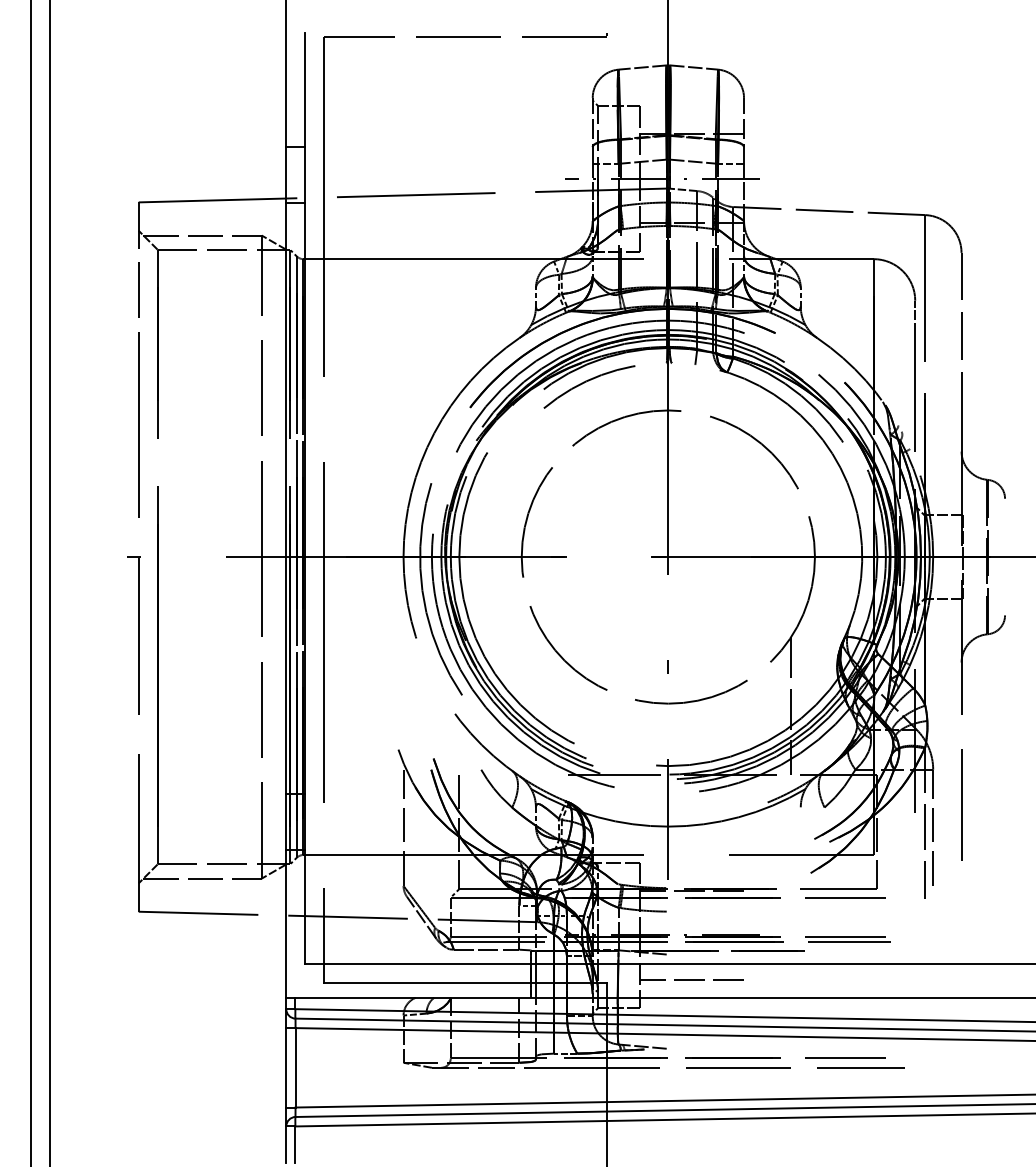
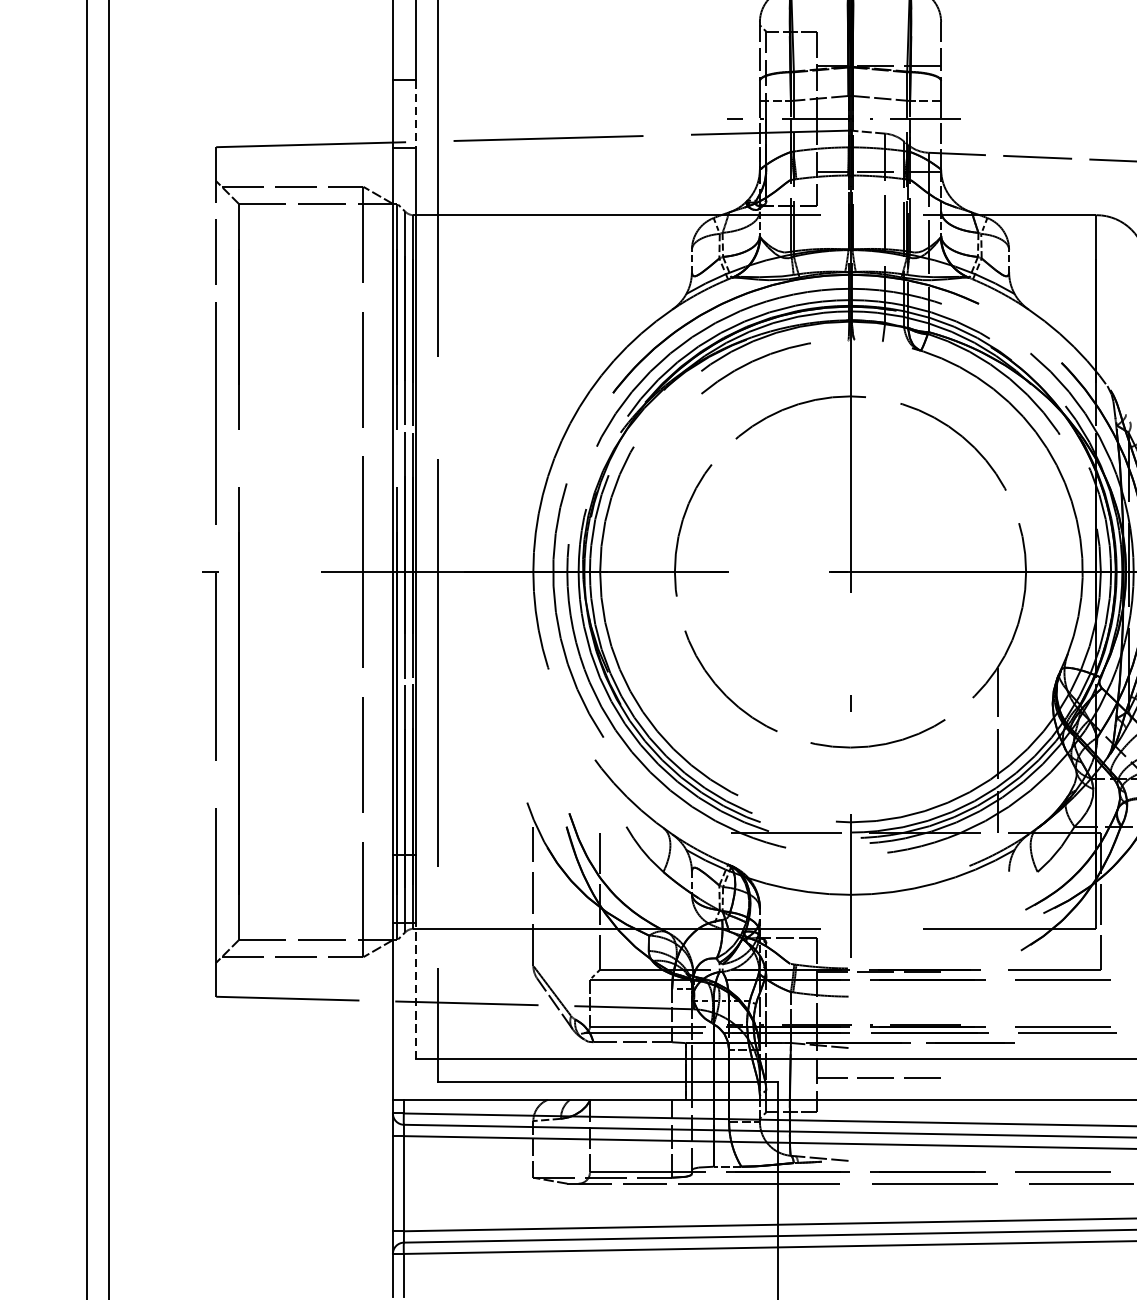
line: (305, 175) -> (415, 114), solid -> dashed
line: (305, 907) -> (415, 991), solid -> dashed

